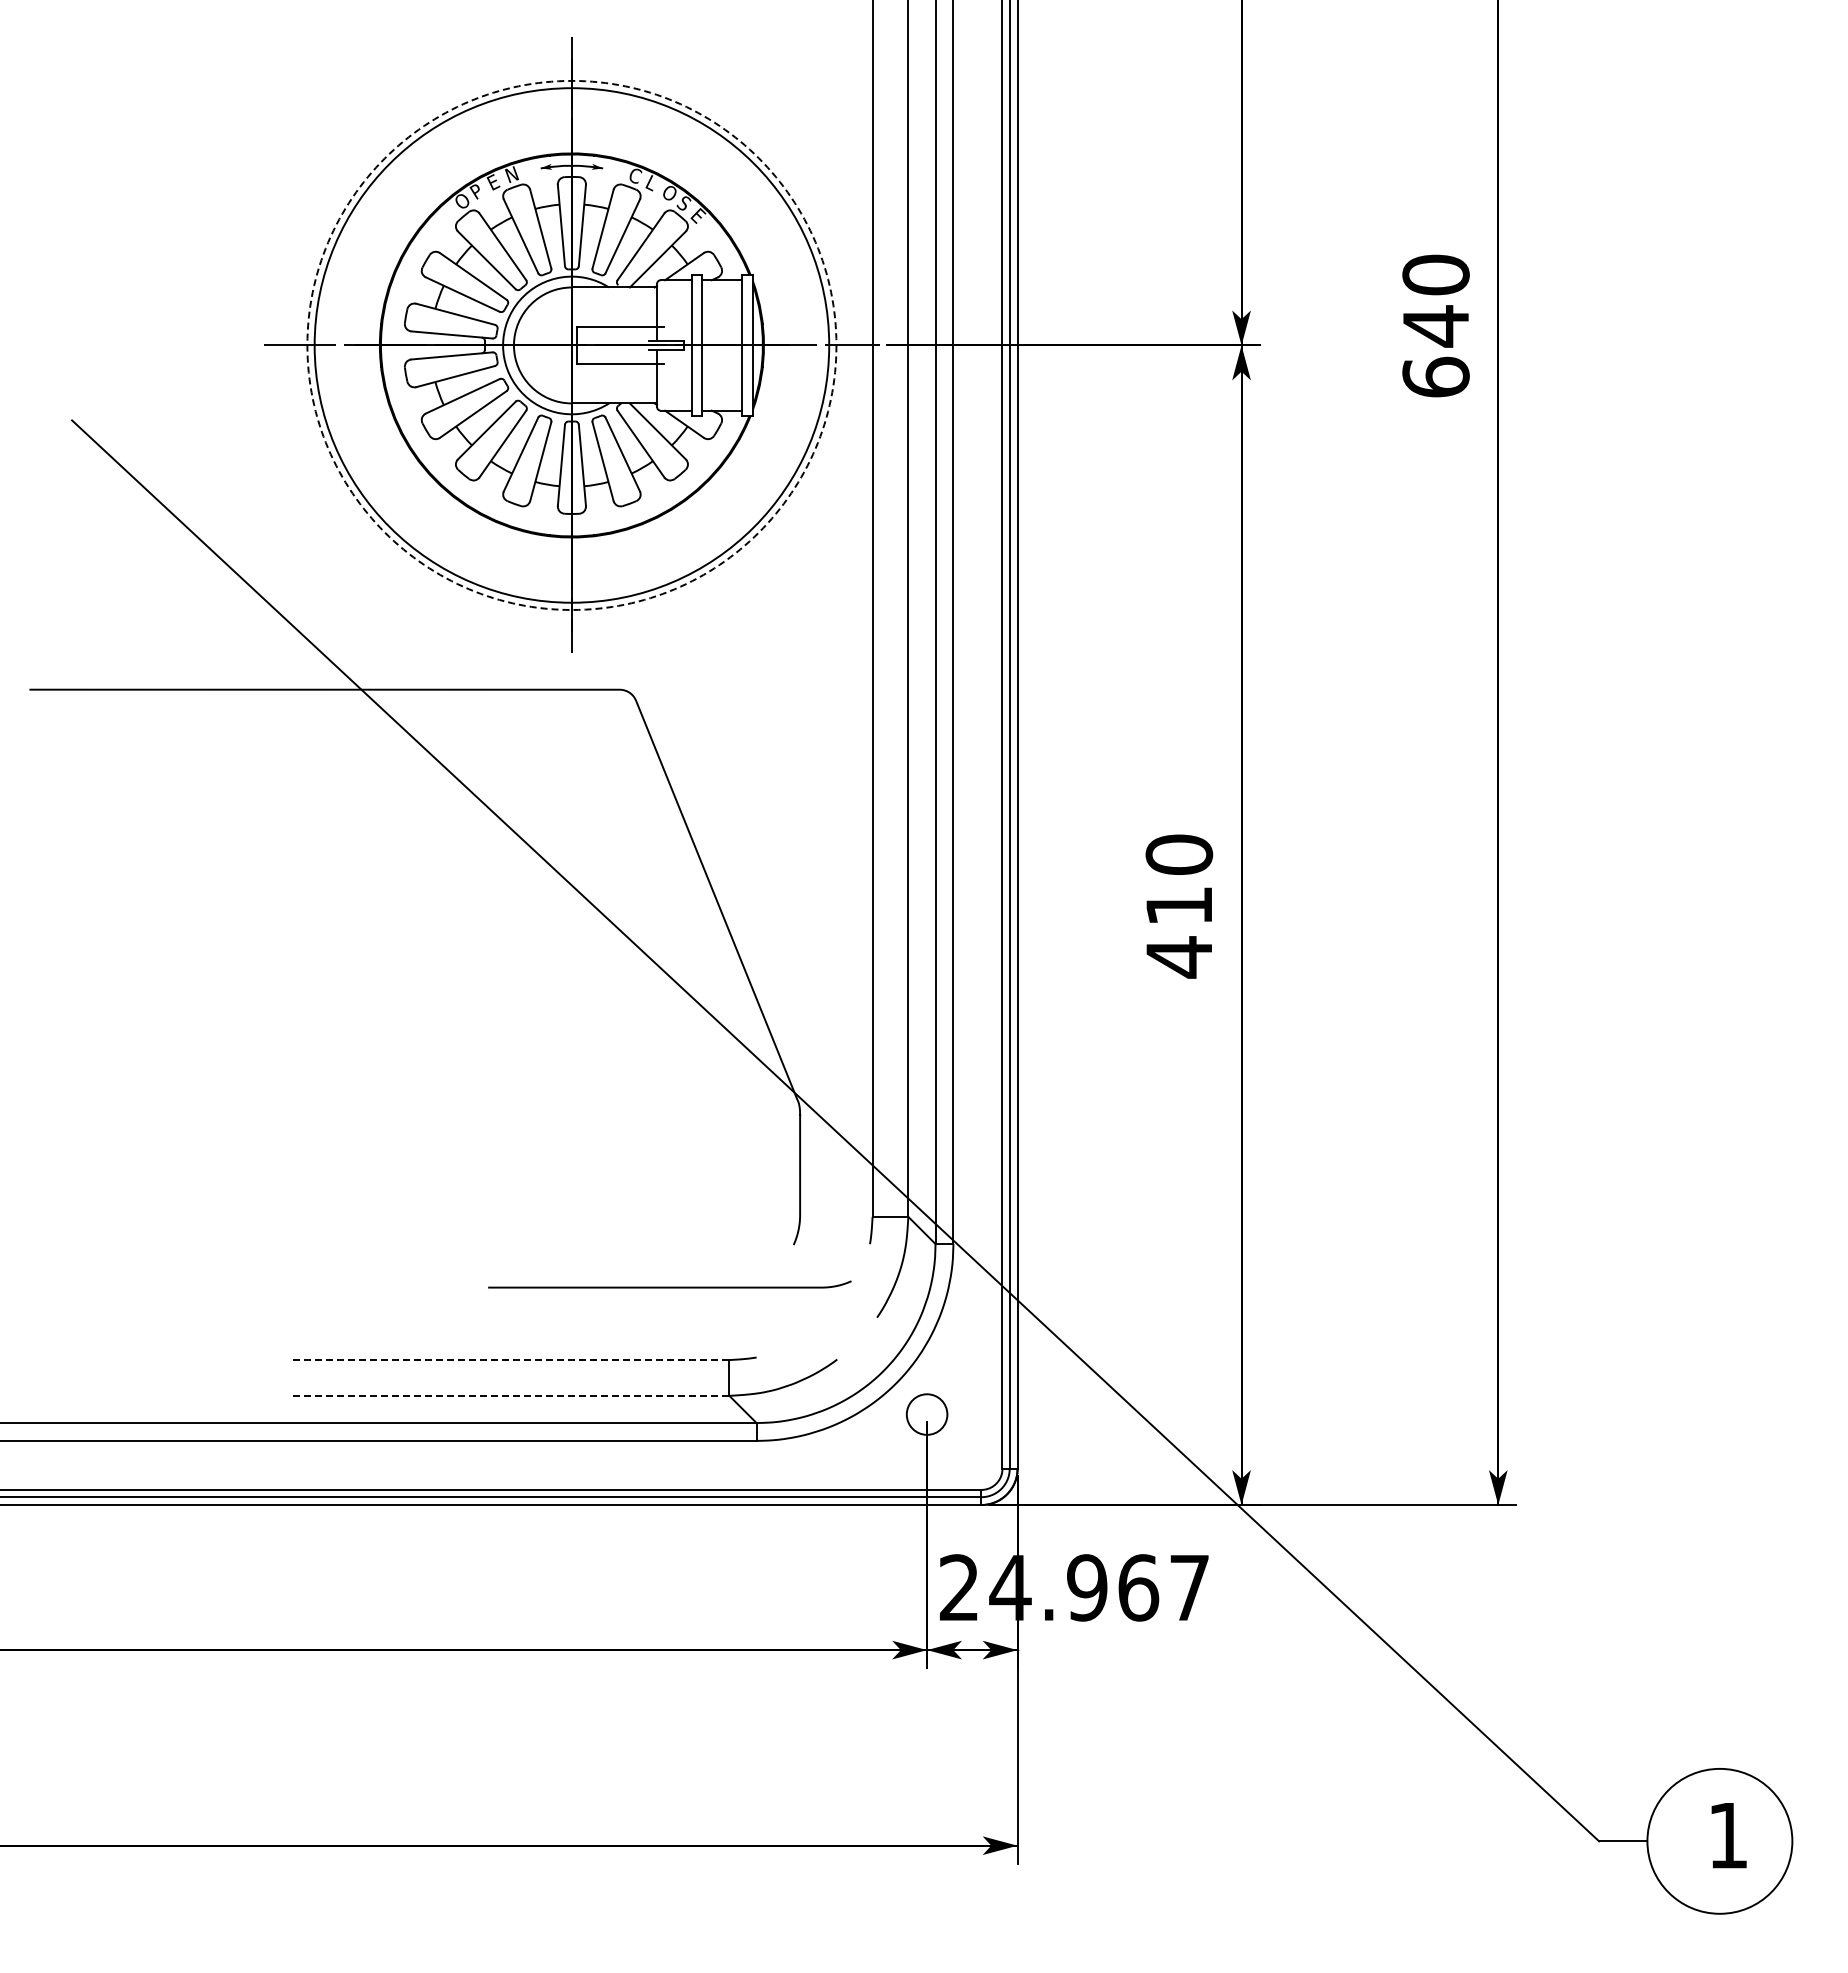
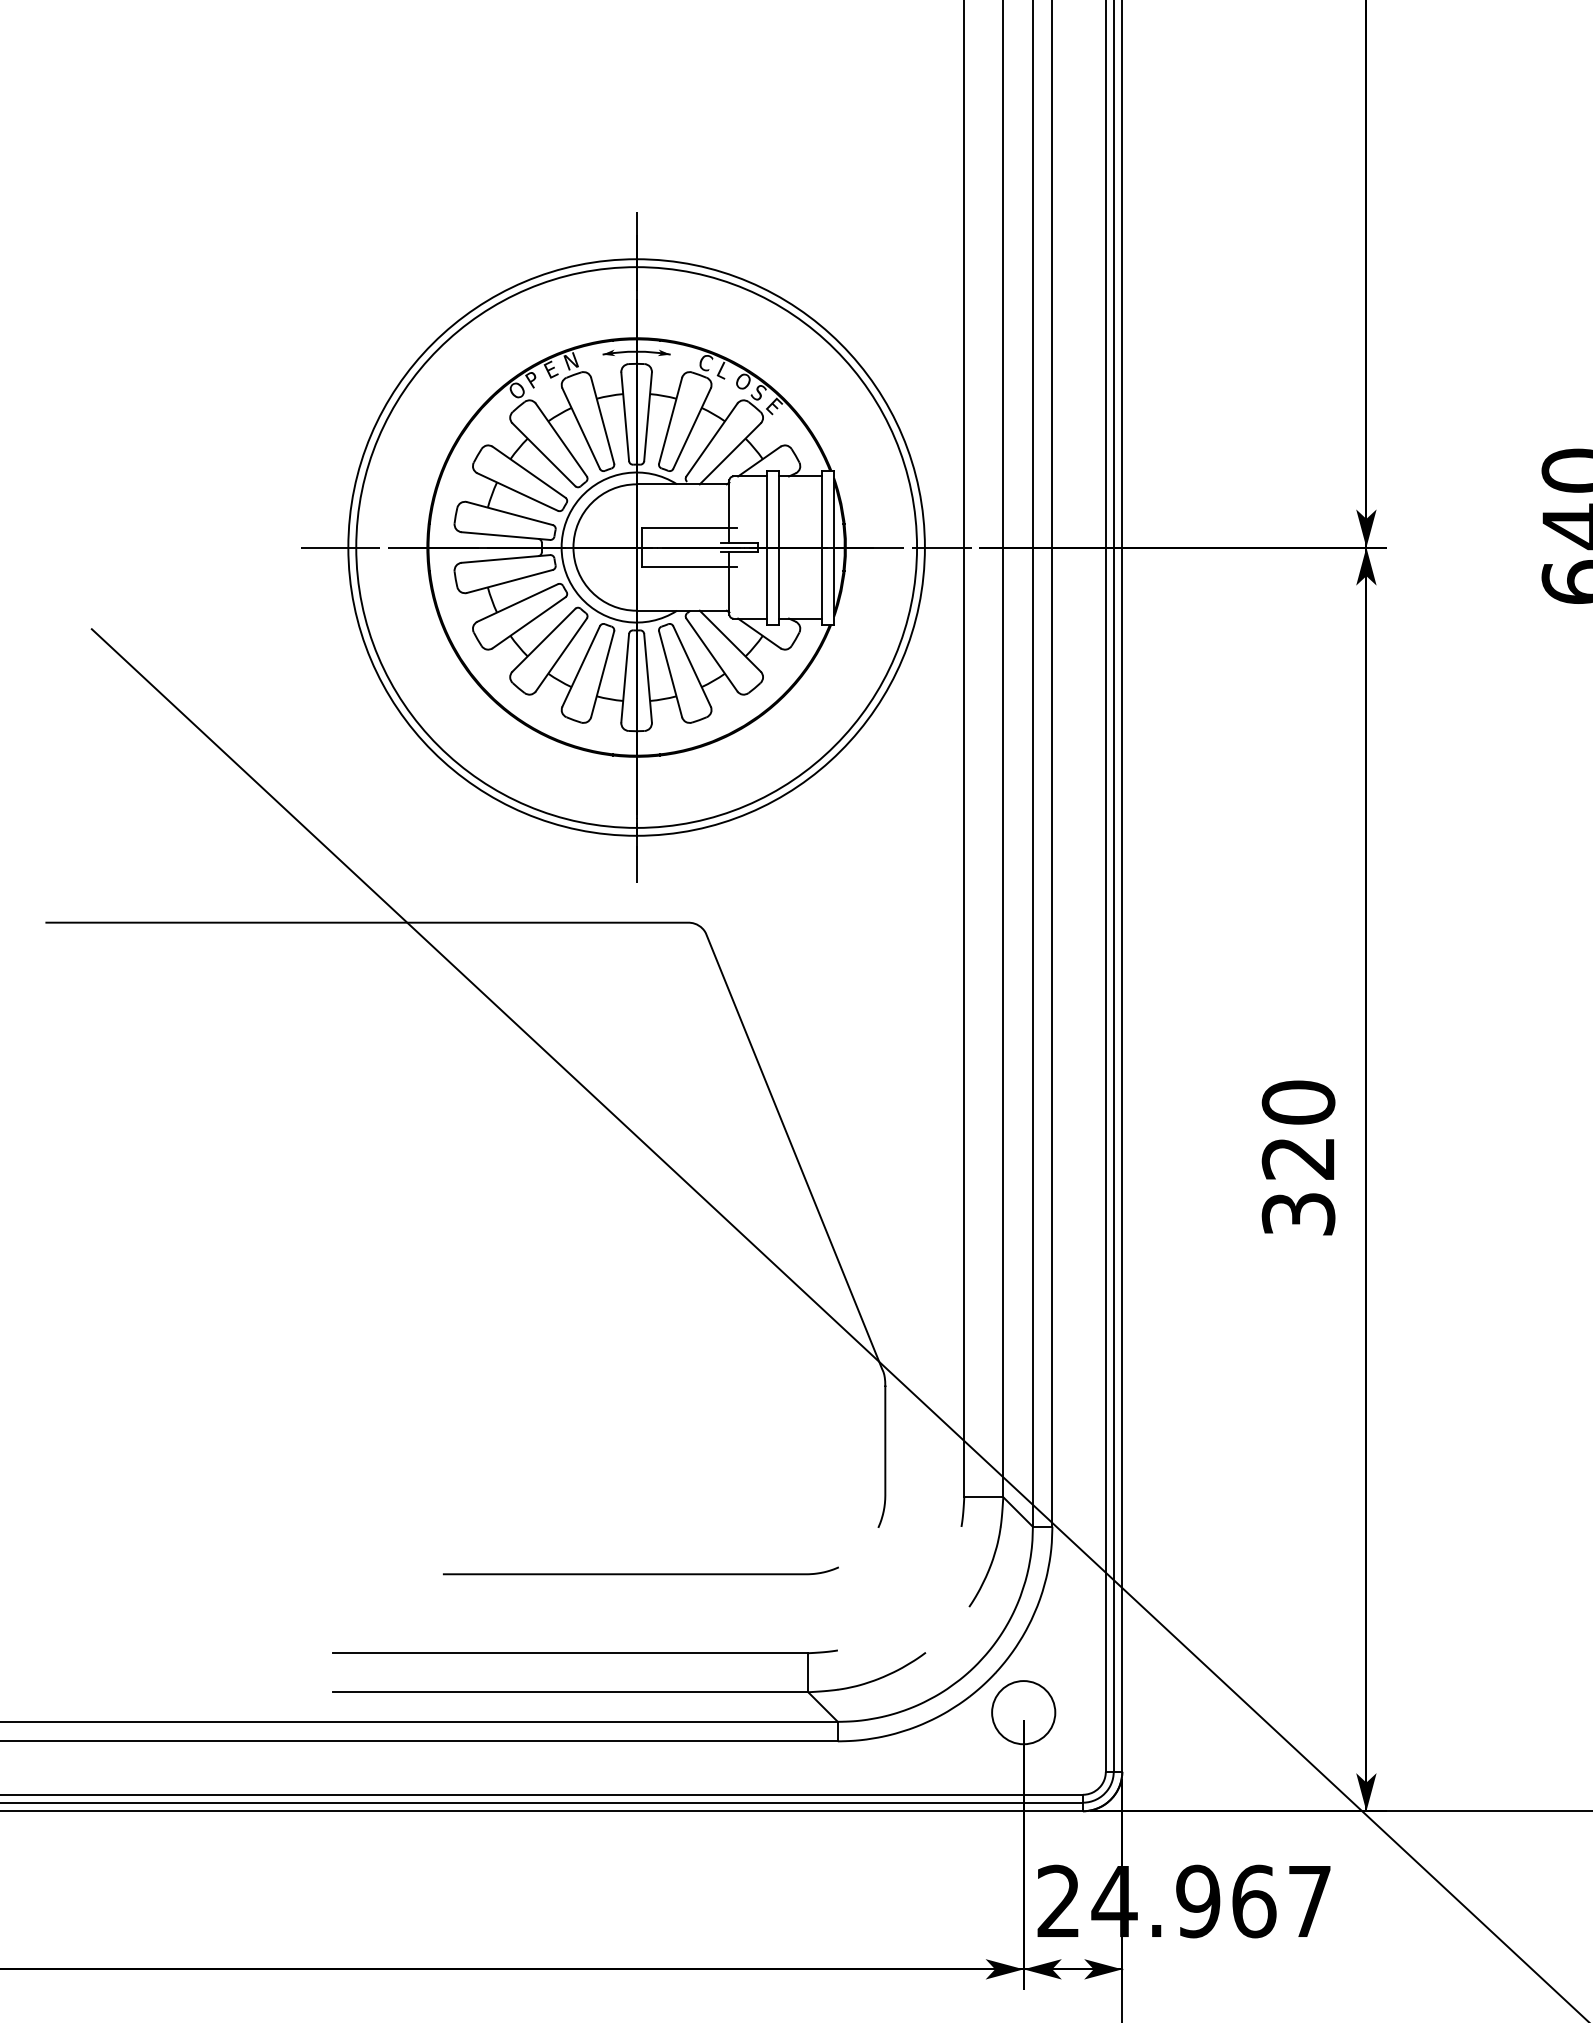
circle: (571, 344) -> (636, 546), dashed -> solid
text: (1179, 932) -> (1298, 1187), 410 -> 320
curve: (669, 1286) -> (640, 1573), moved
line: (511, 1360) -> (570, 1653), dashed -> solid
line: (511, 1395) -> (570, 1691), dashed -> solid
circle: (927, 1414) -> (1024, 1712), size x1.43

